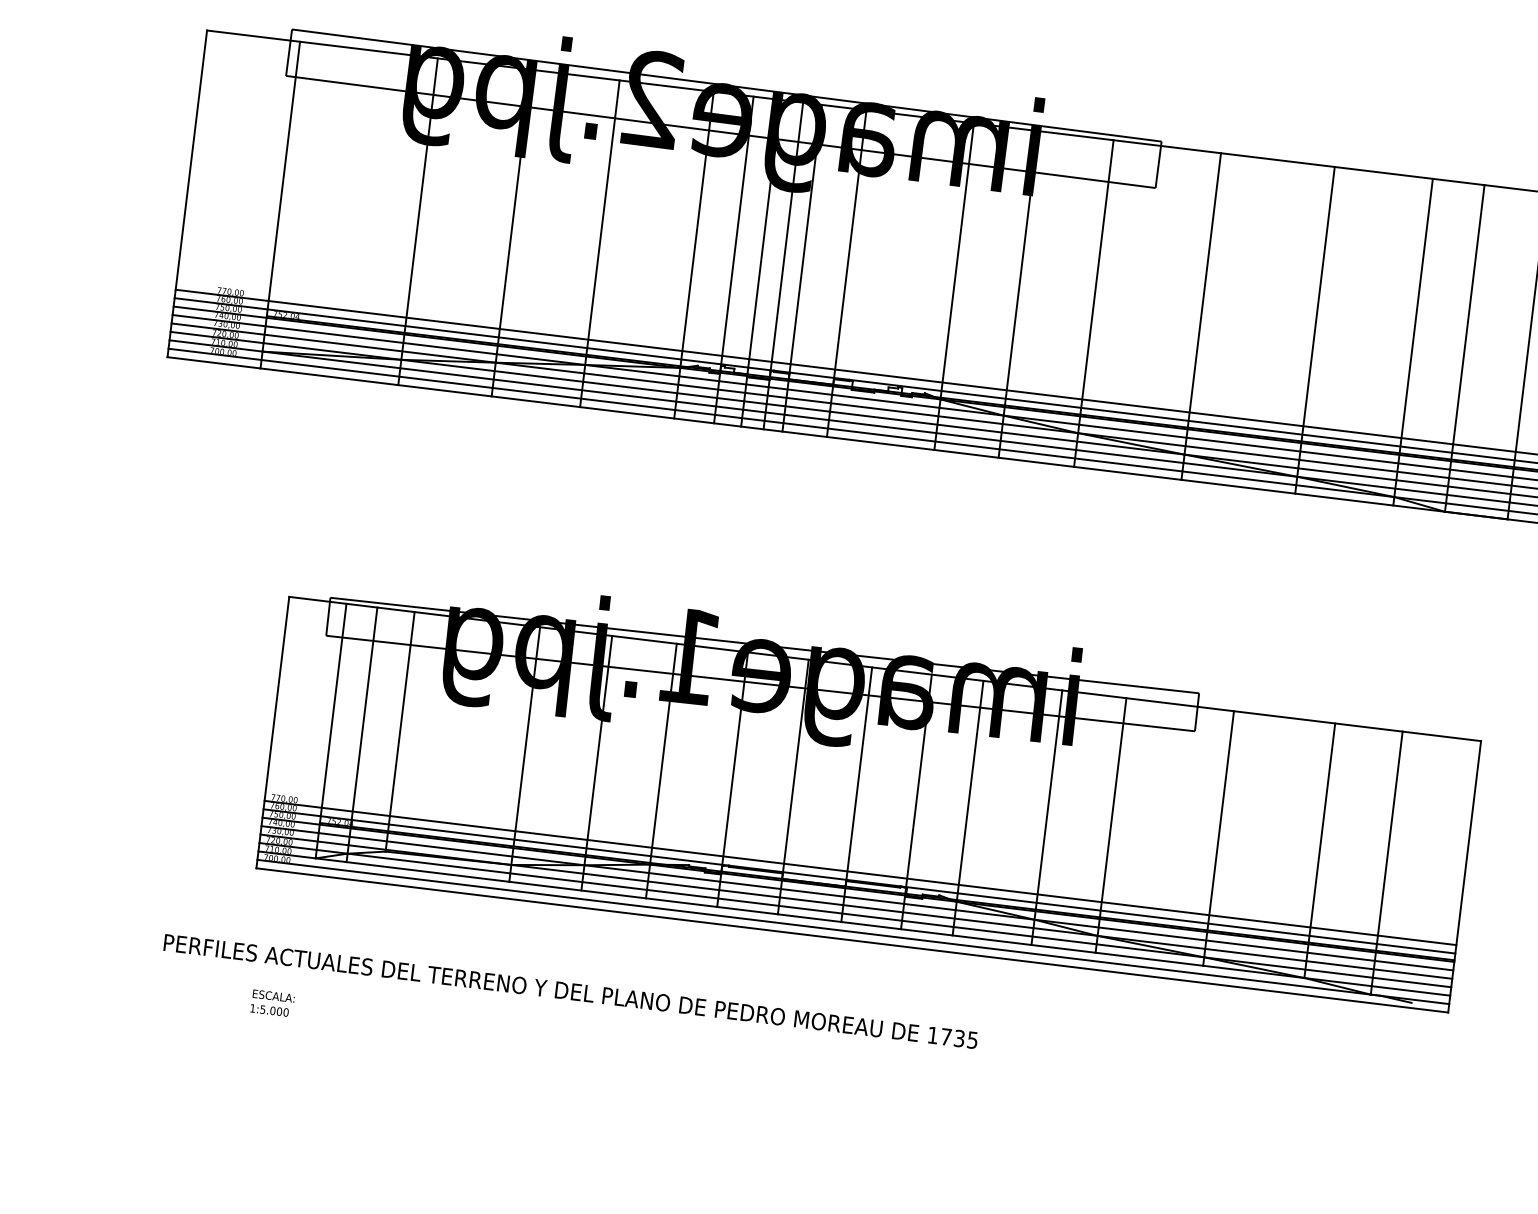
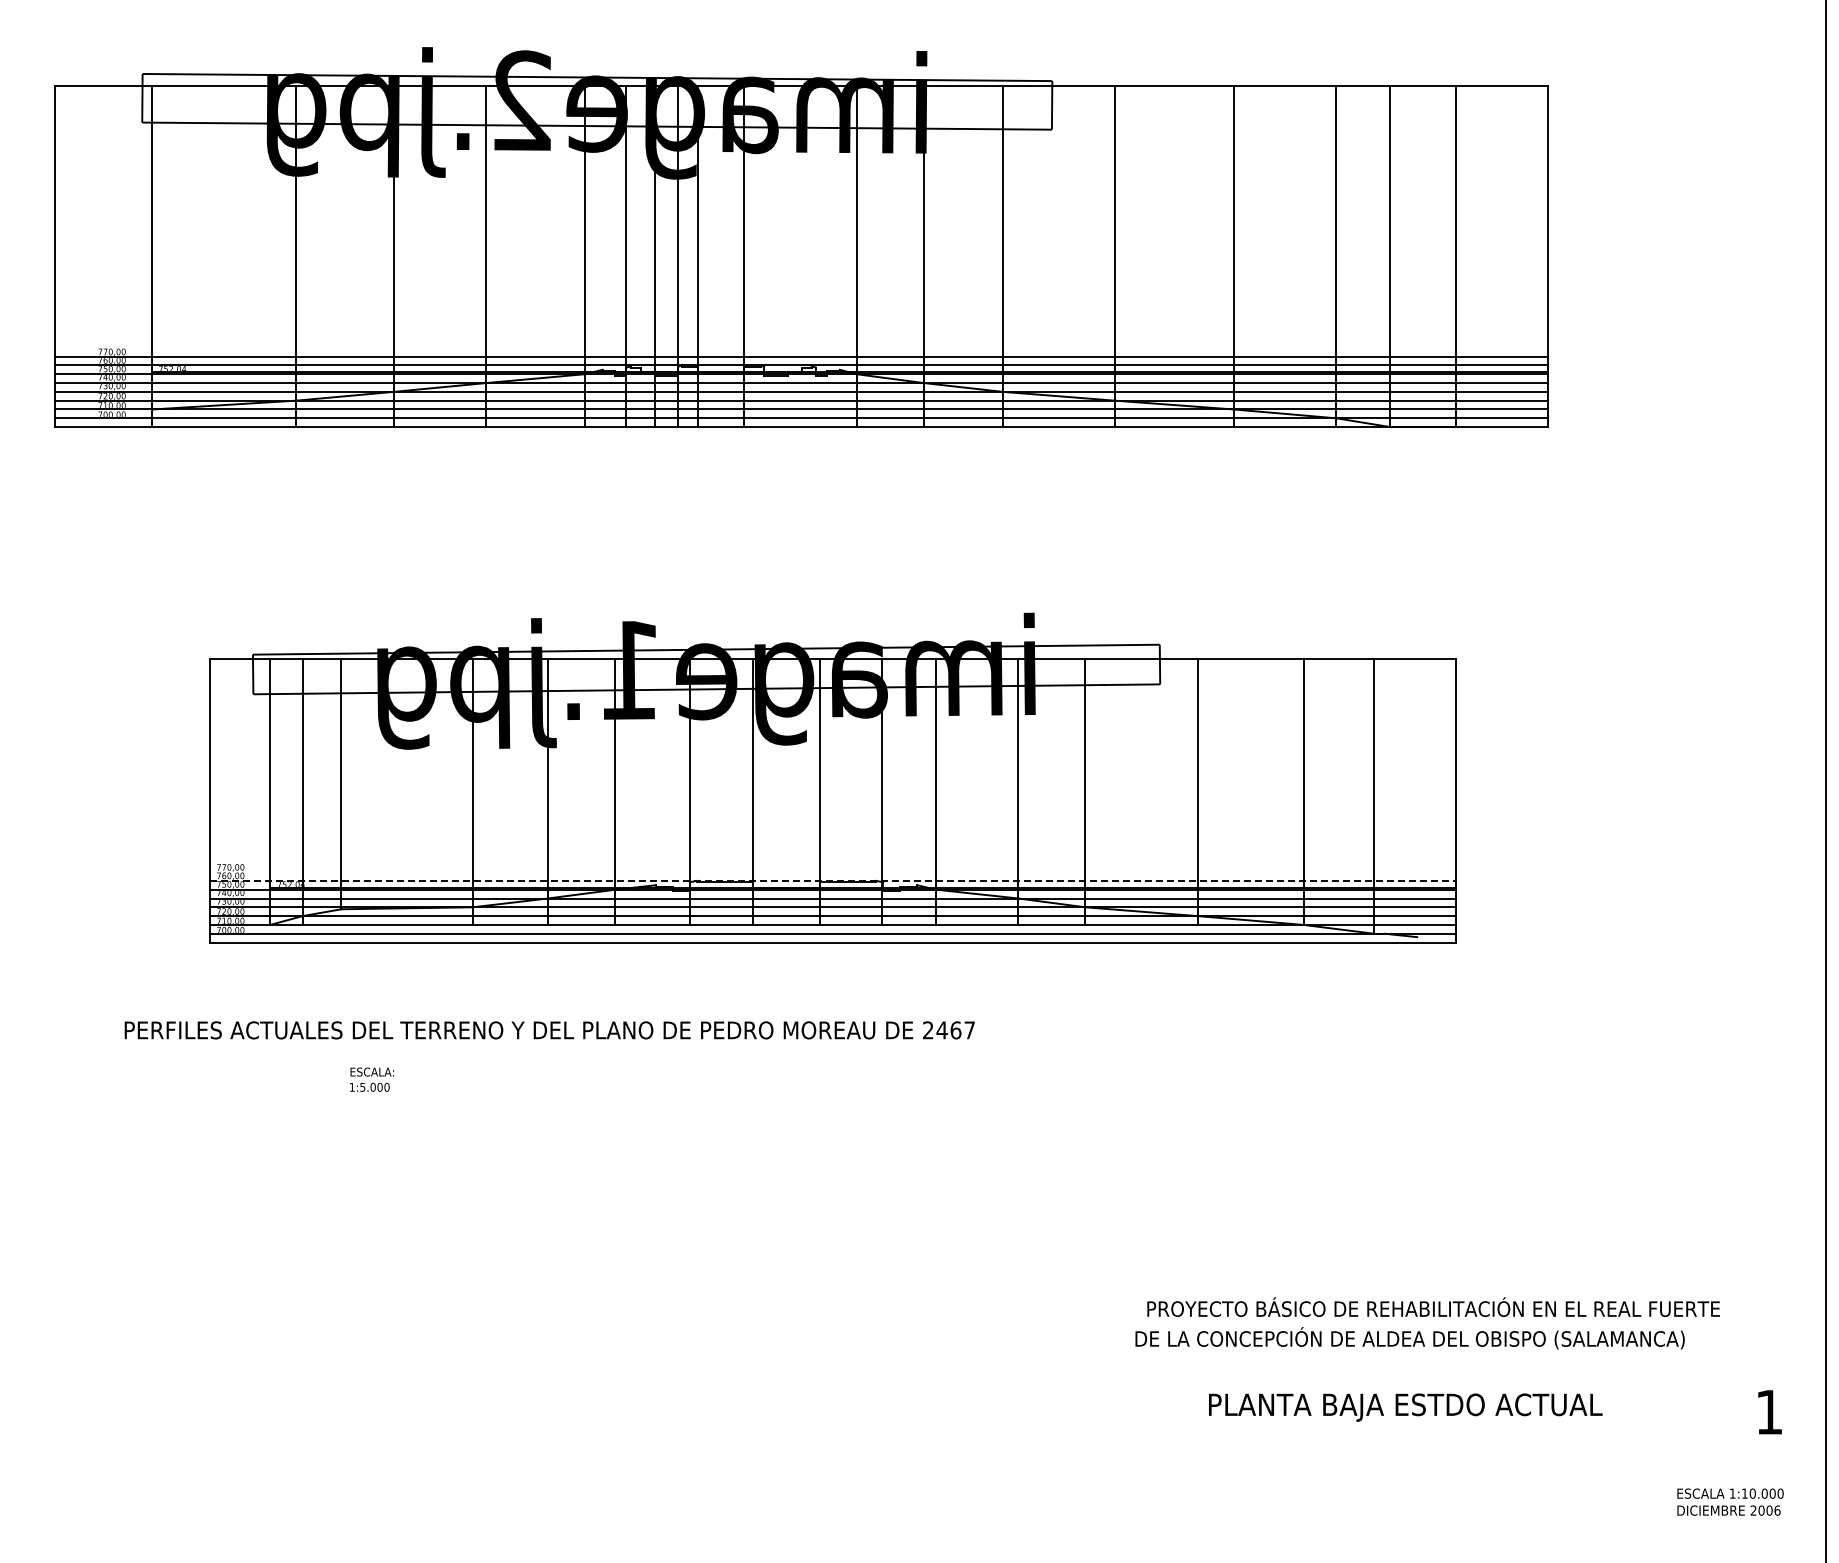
line: (860, 873) -> (833, 872), removed
line: (859, 881) -> (833, 880), solid -> dashed
text: (273, 1003) -> (372, 1079), moved
text: (952, 1037) -> (948, 1030), 1735 -> 2467

